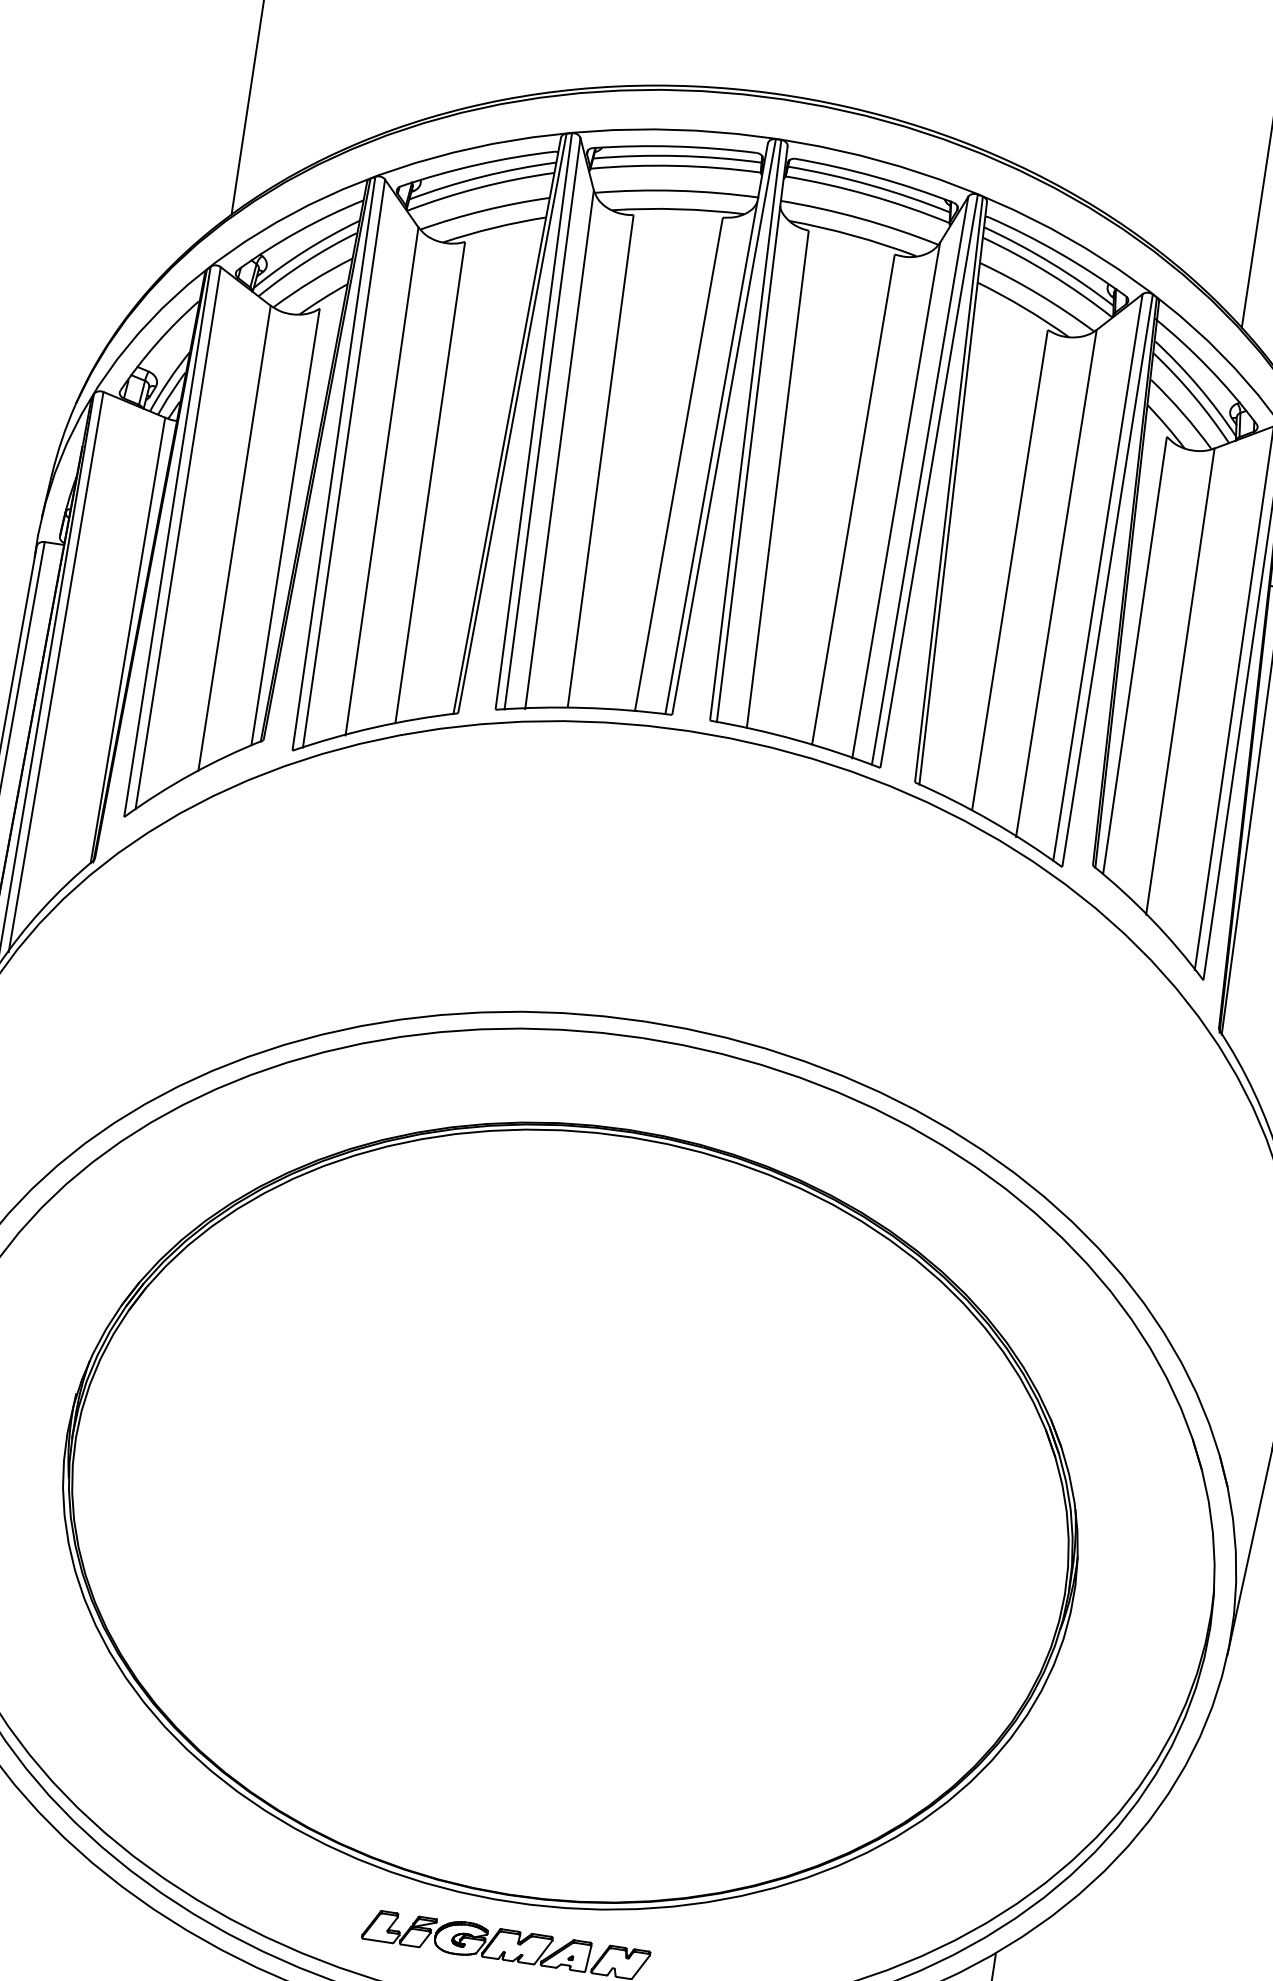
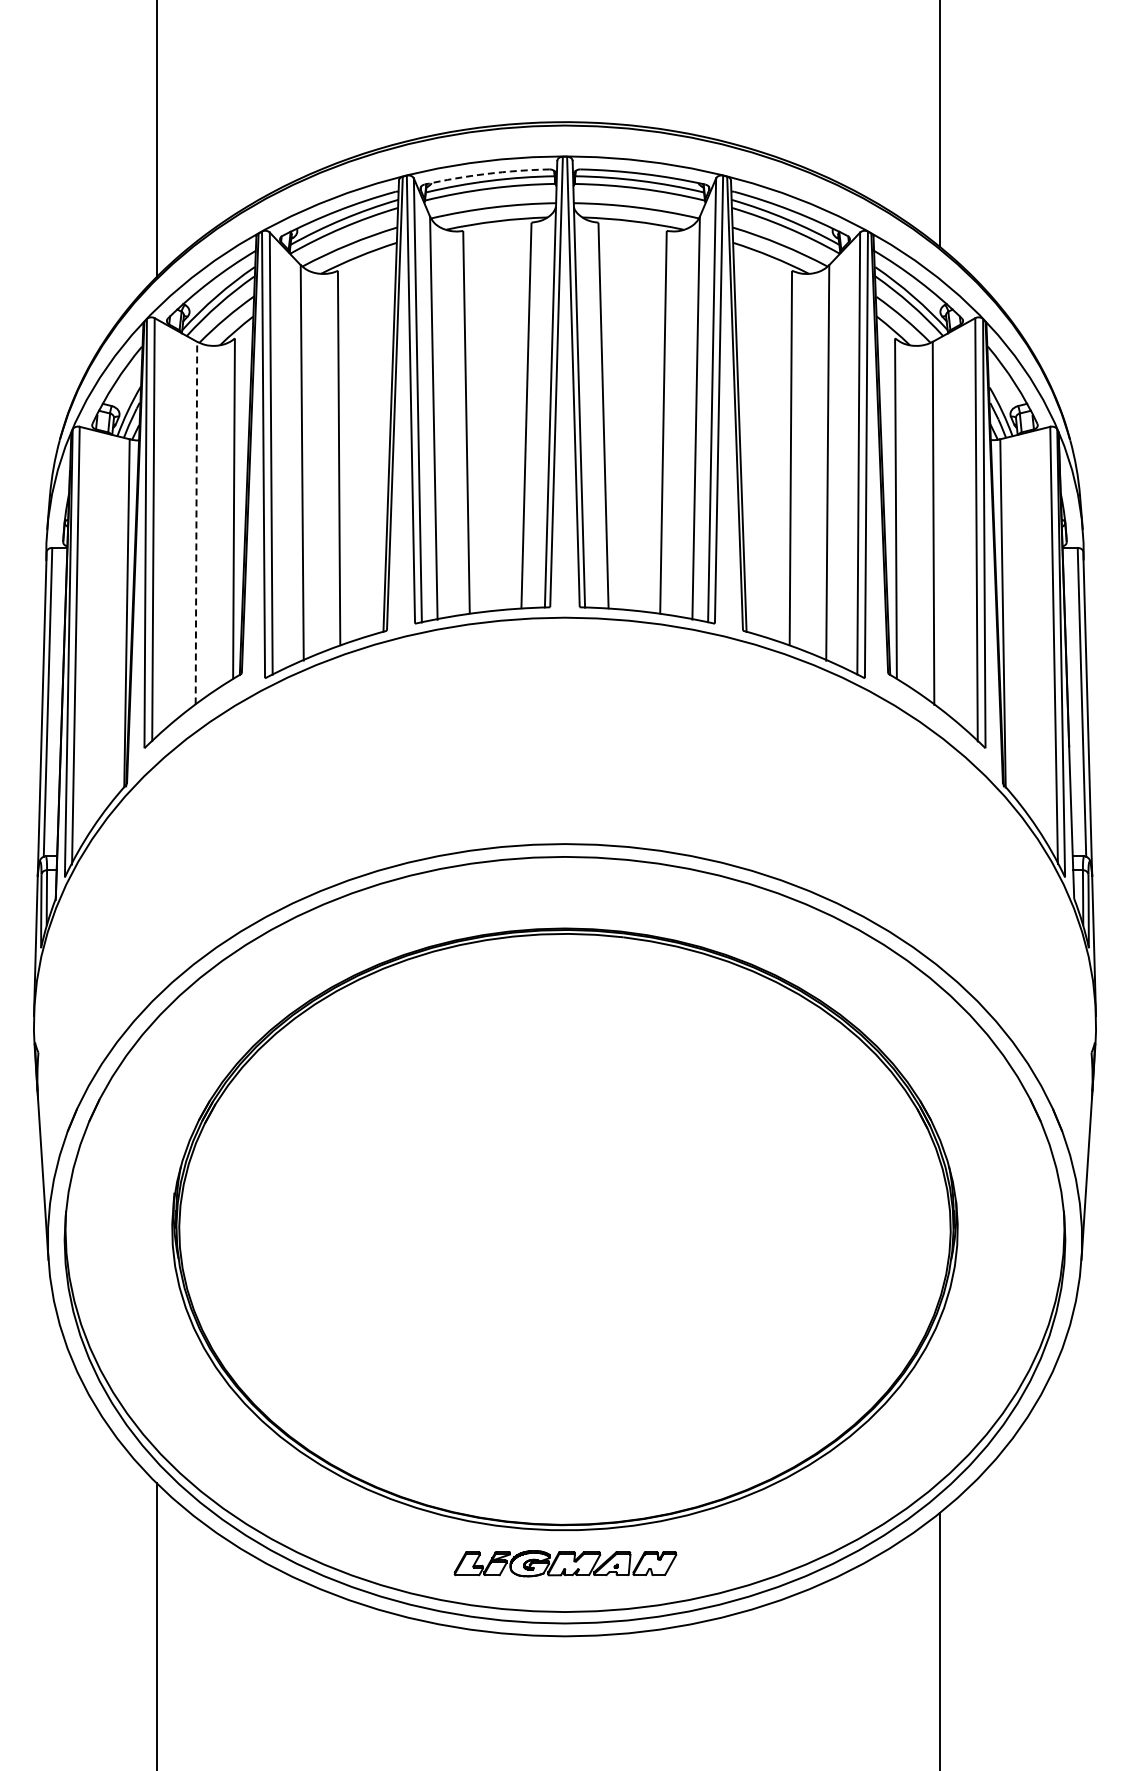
arc: (674, 145) -> (486, 173), solid -> dashed
line: (234, 537) -> (196, 522), solid -> dashed

